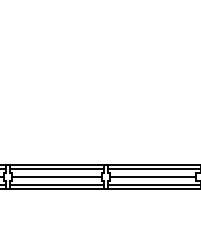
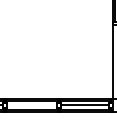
line: (56, 176) -> (31, 105), removed

